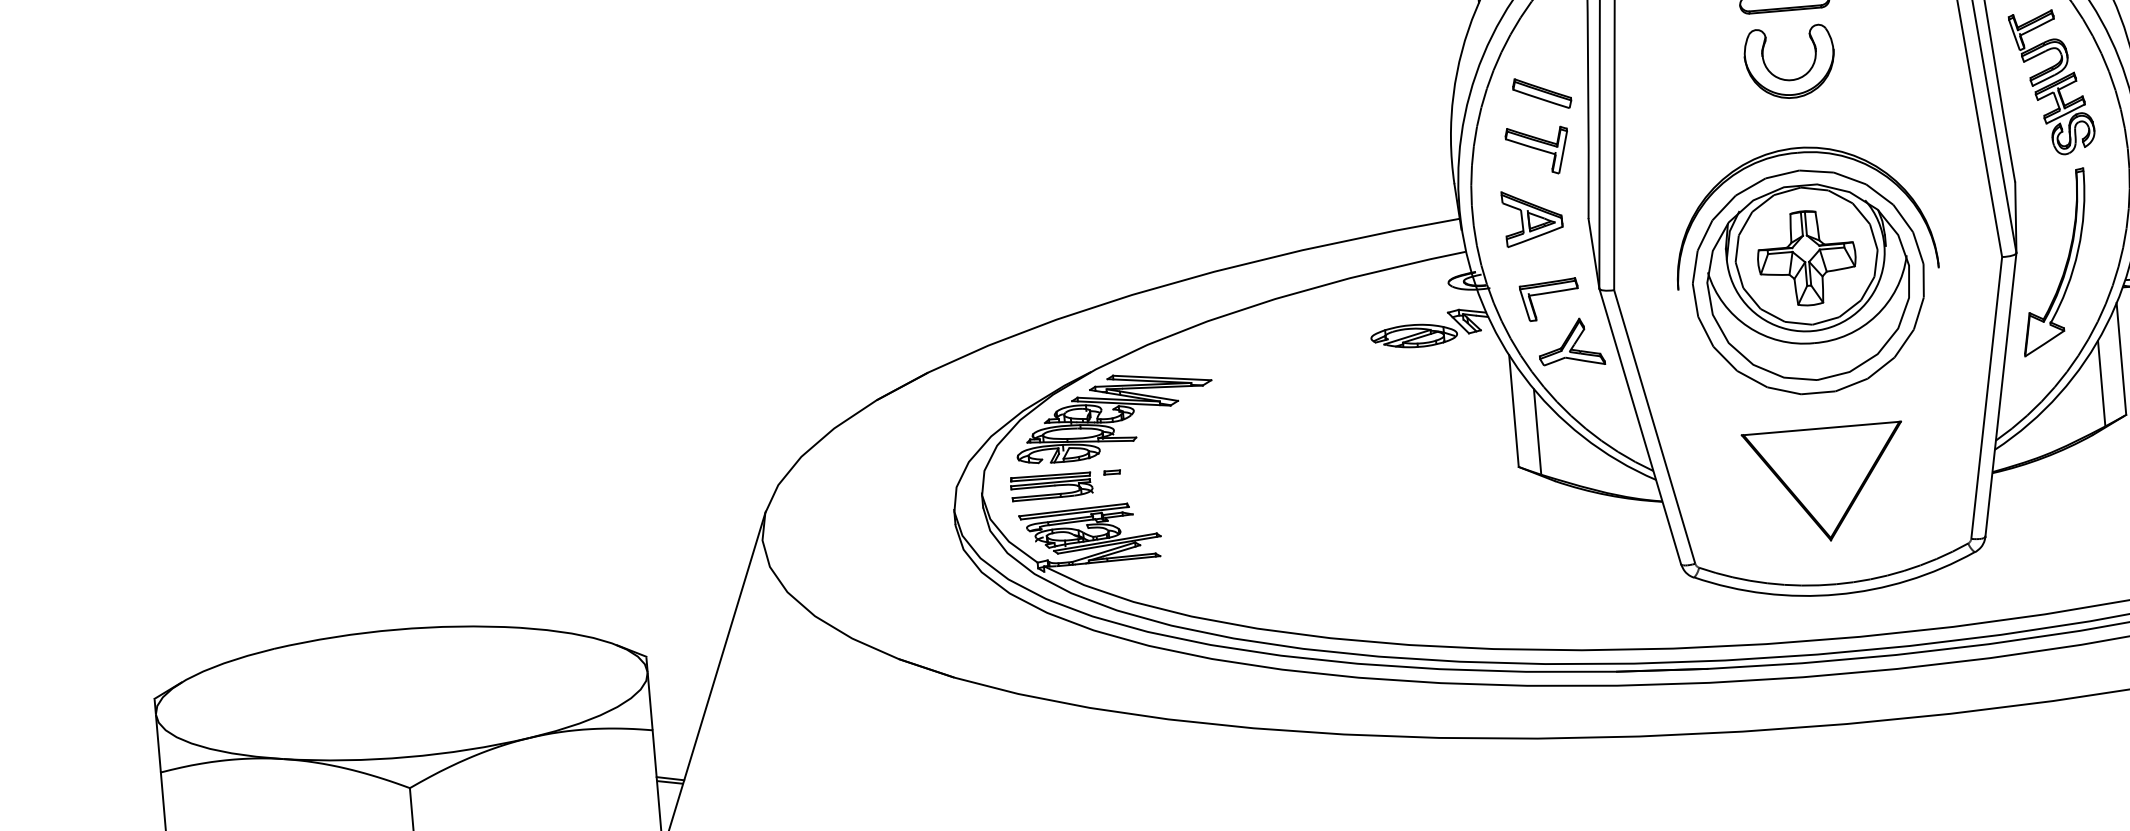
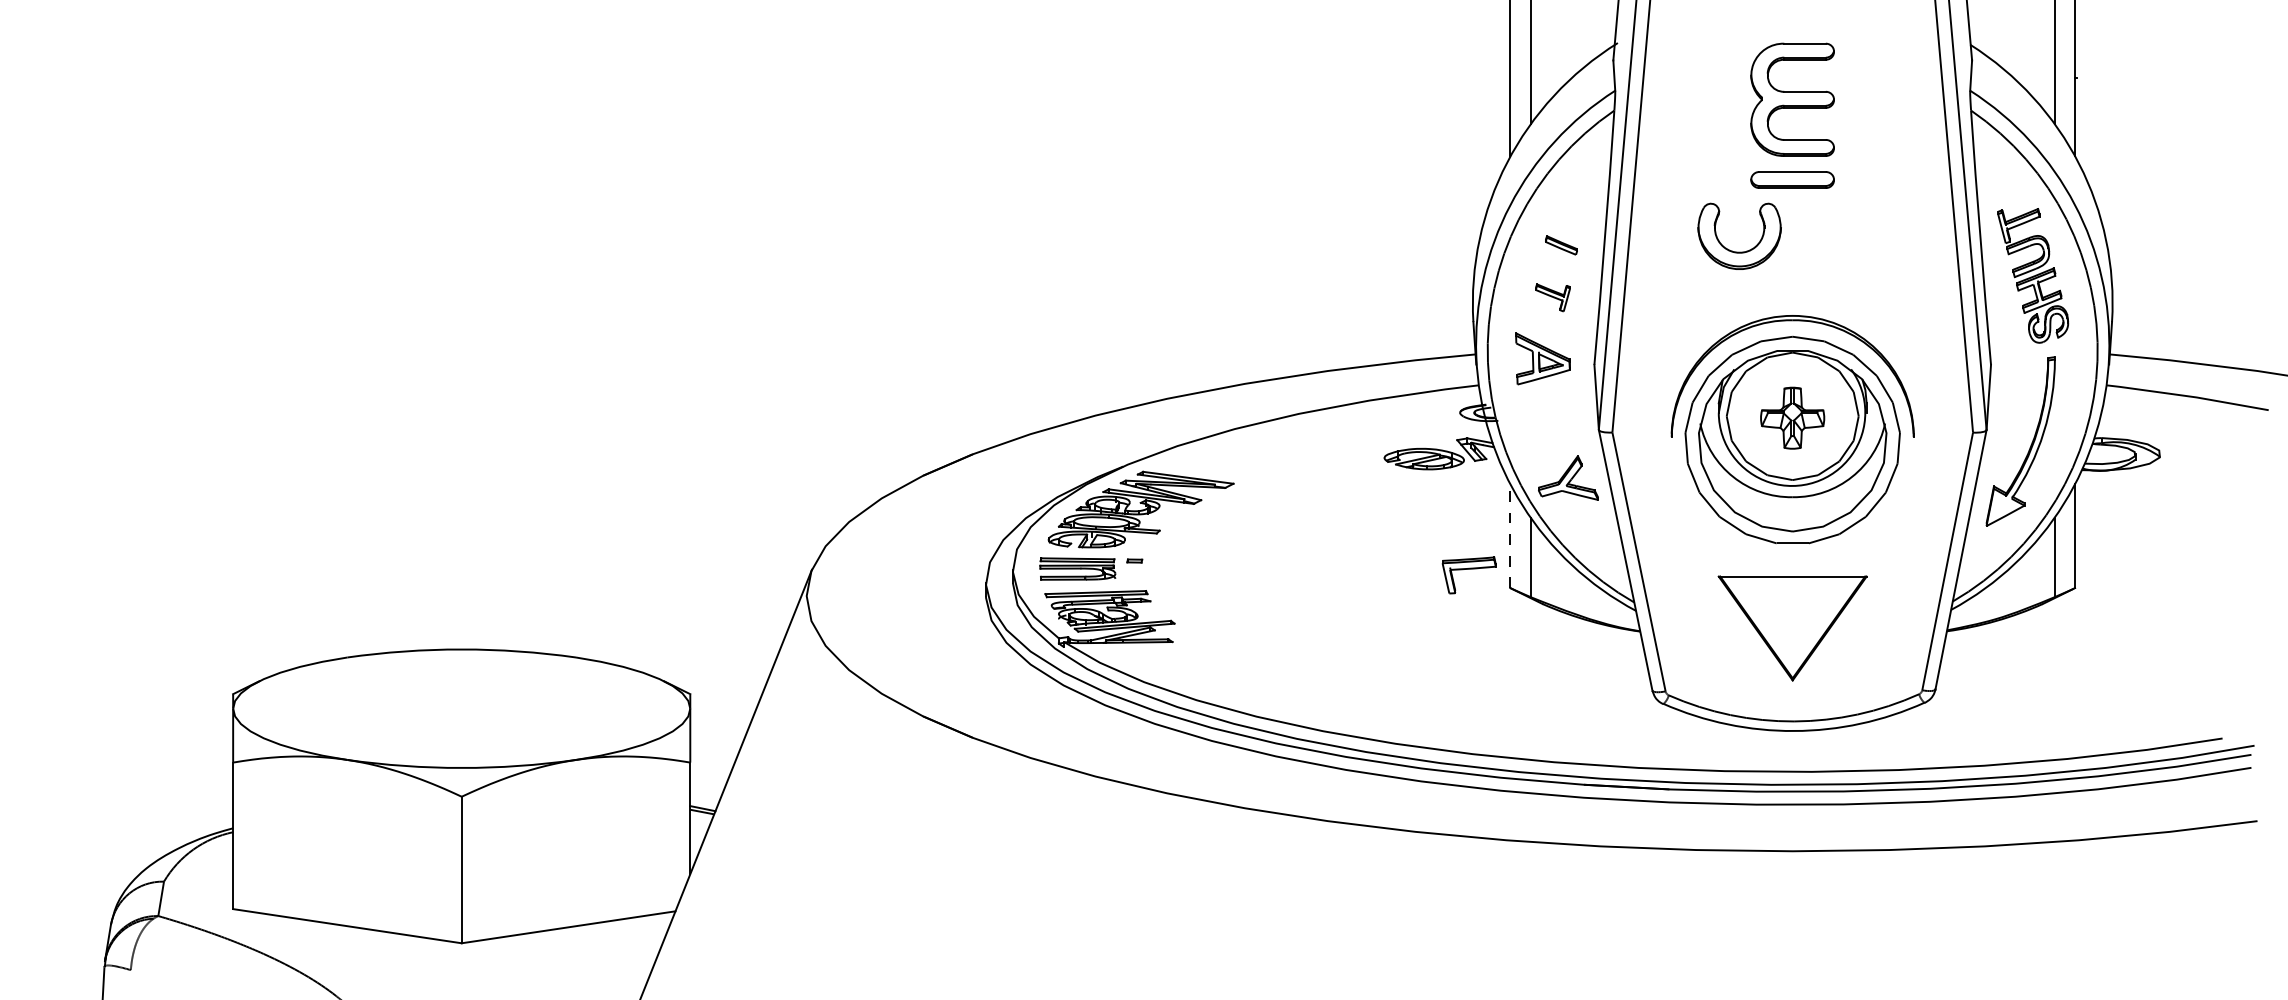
part: (1791, 78) -> (1739, 251), moved
part: (1542, 93) -> (1561, 245), size x0.6
part: (1537, 150) -> (1552, 297), size x0.6
part: (1806, 257) -> (1792, 417), size x0.7
part: (1549, 300) -> (1468, 575), moved
line: (1514, 410) -> (1510, 535), solid -> dashed

